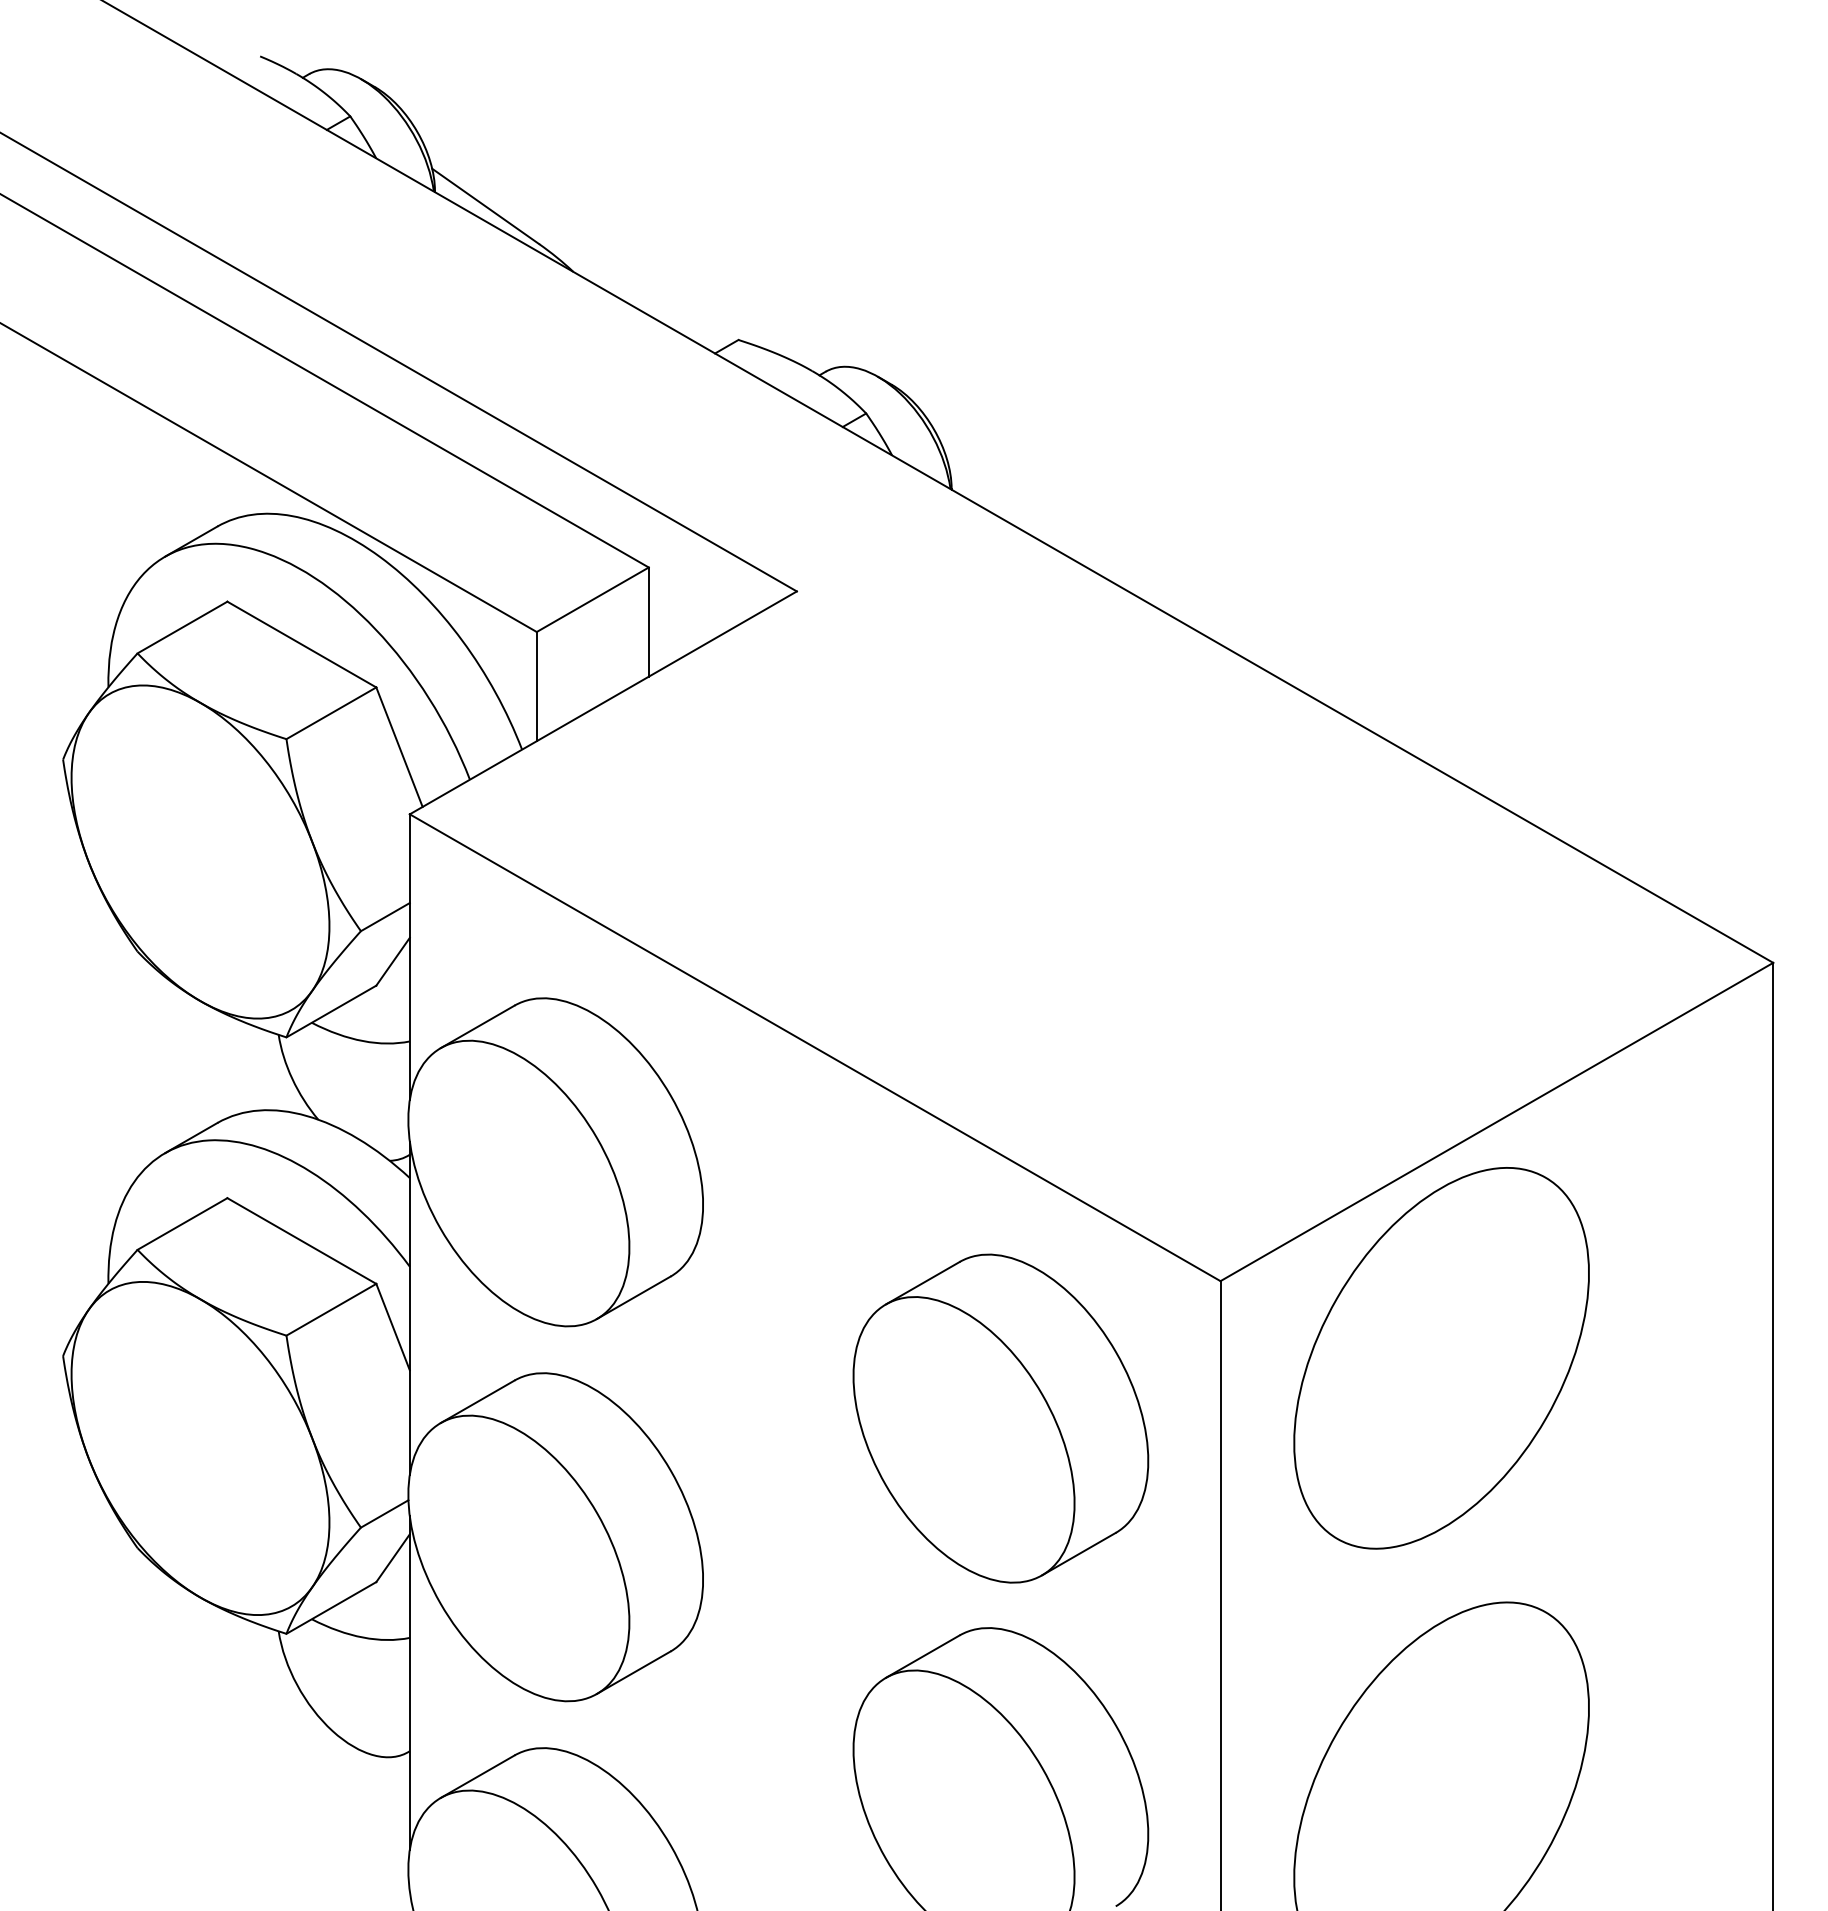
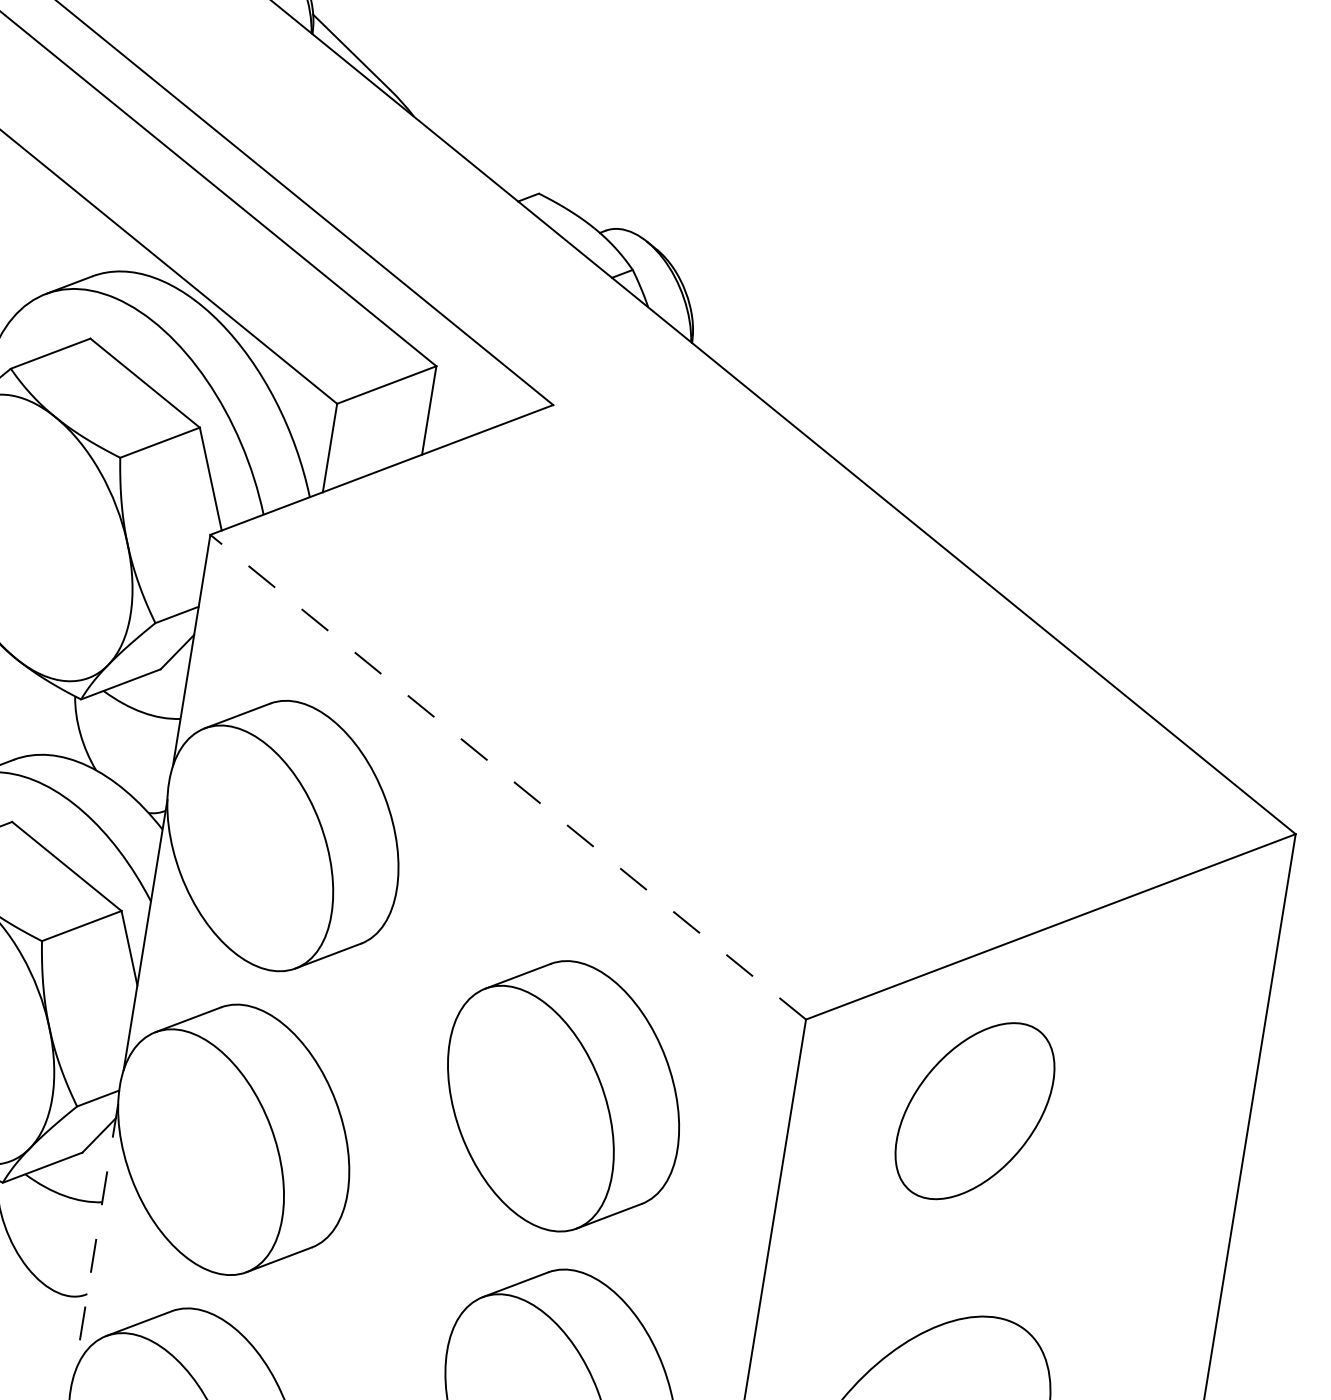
line: (815, 1047) -> (508, 777), solid -> dashed
part: (1441, 1358) -> (974, 1111), size x0.6
part: (1000, 1418) -> (563, 1096), moved
line: (409, 1683) -> (96, 1239), solid -> dashed

